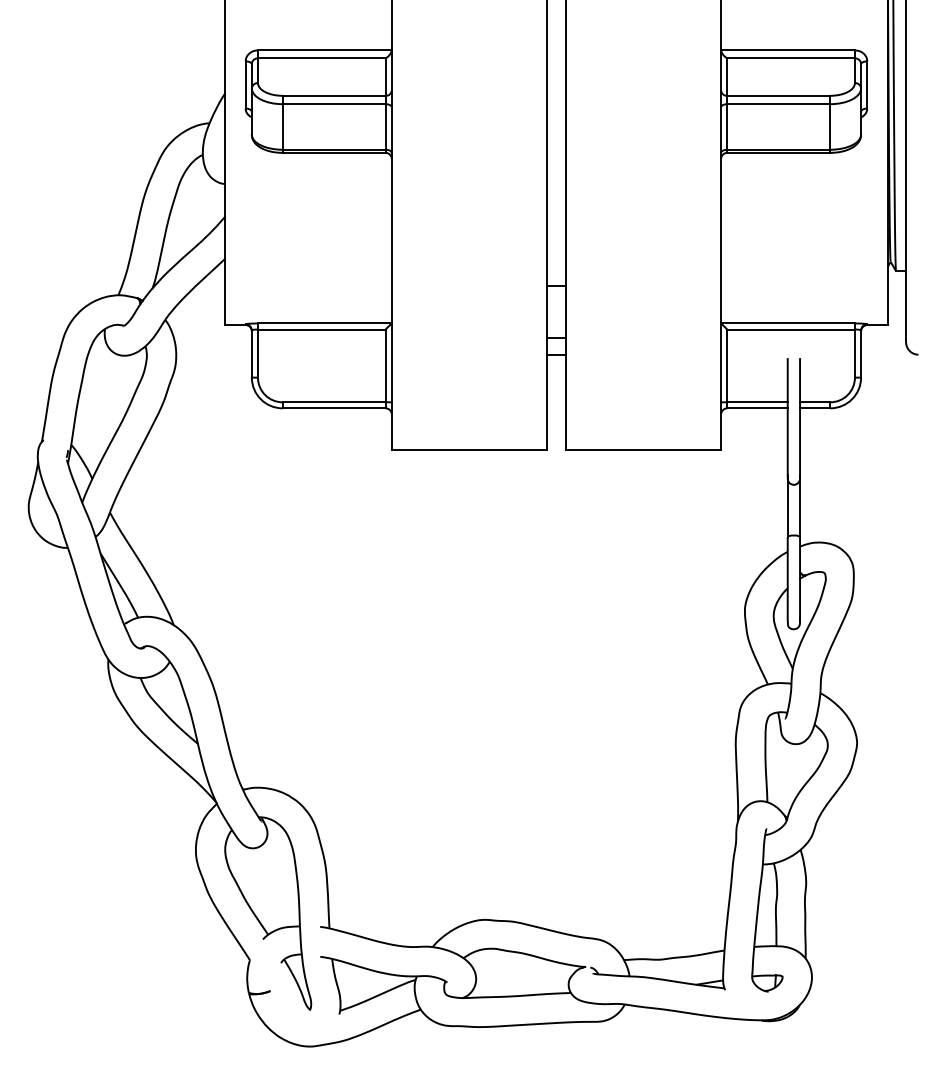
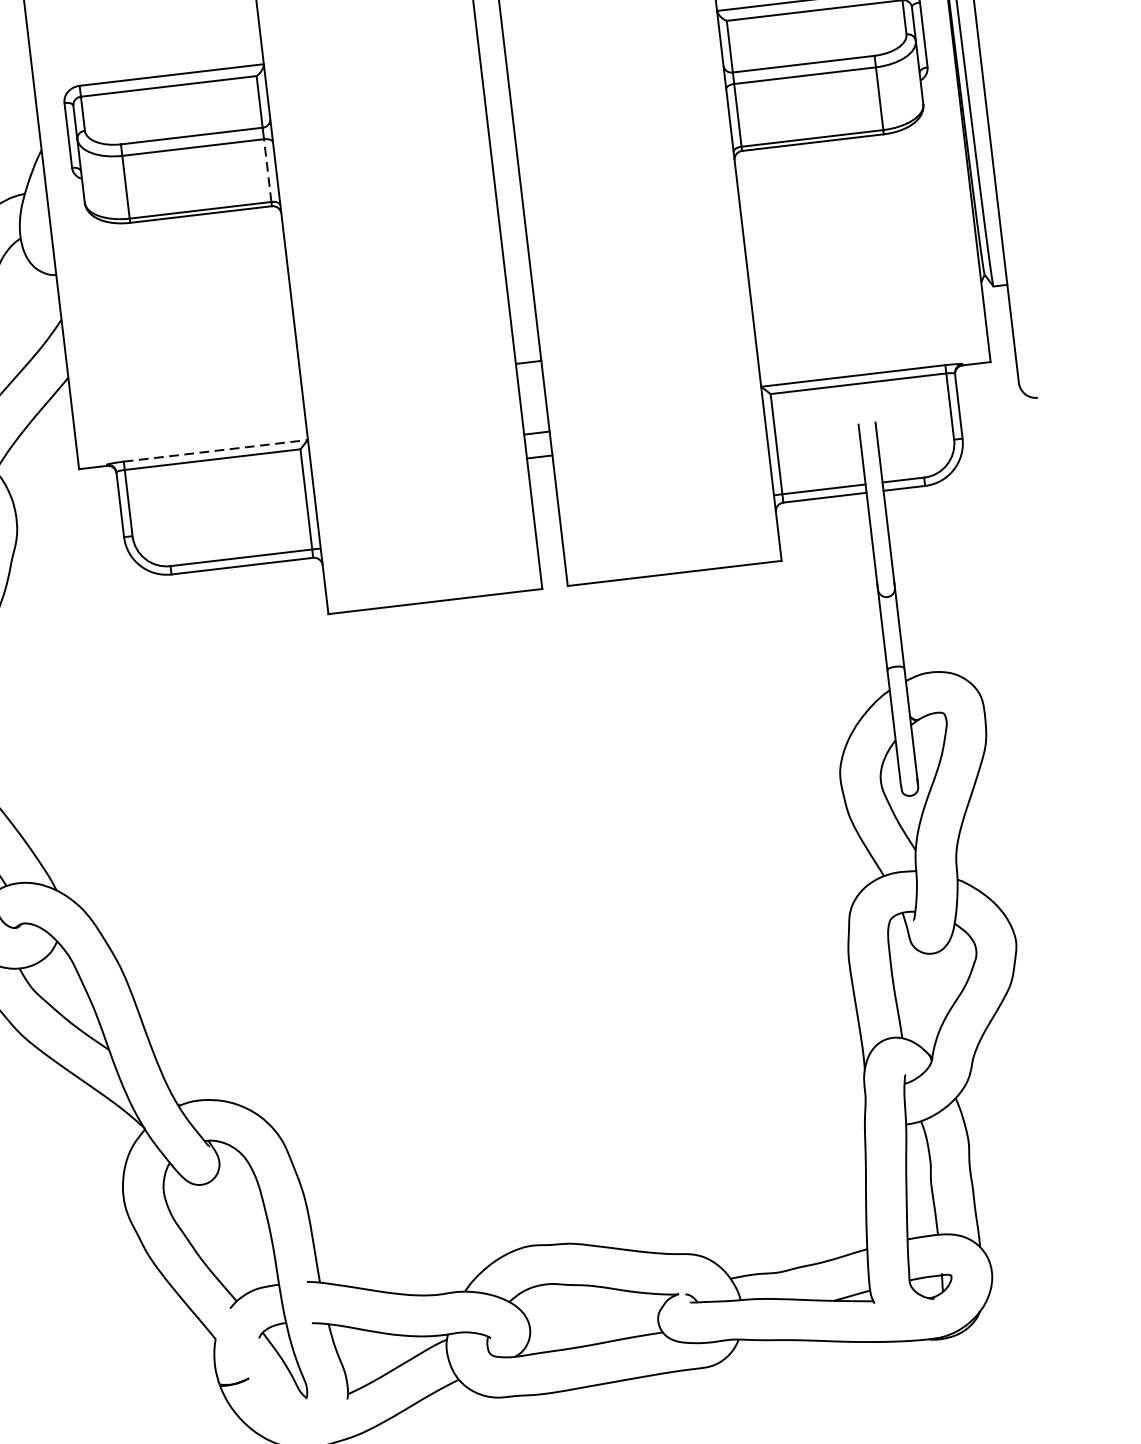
line: (385, 127) -> (267, 171), solid -> dashed
line: (324, 323) -> (215, 450), solid -> dashed

